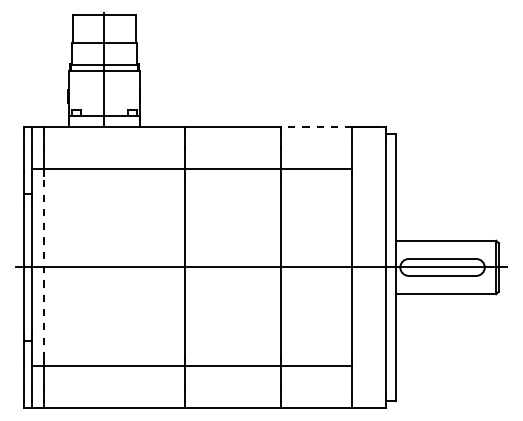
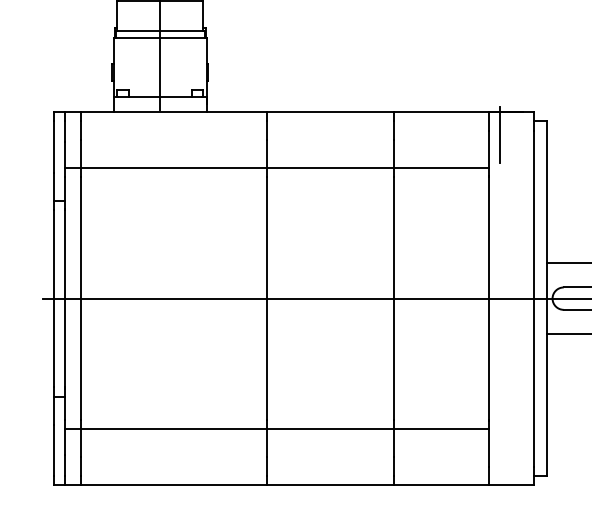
line: (316, 126) -> (441, 111), dashed -> solid
line: (360, 144) -> (499, 135), added
line: (44, 267) -> (80, 298), dashed -> solid

